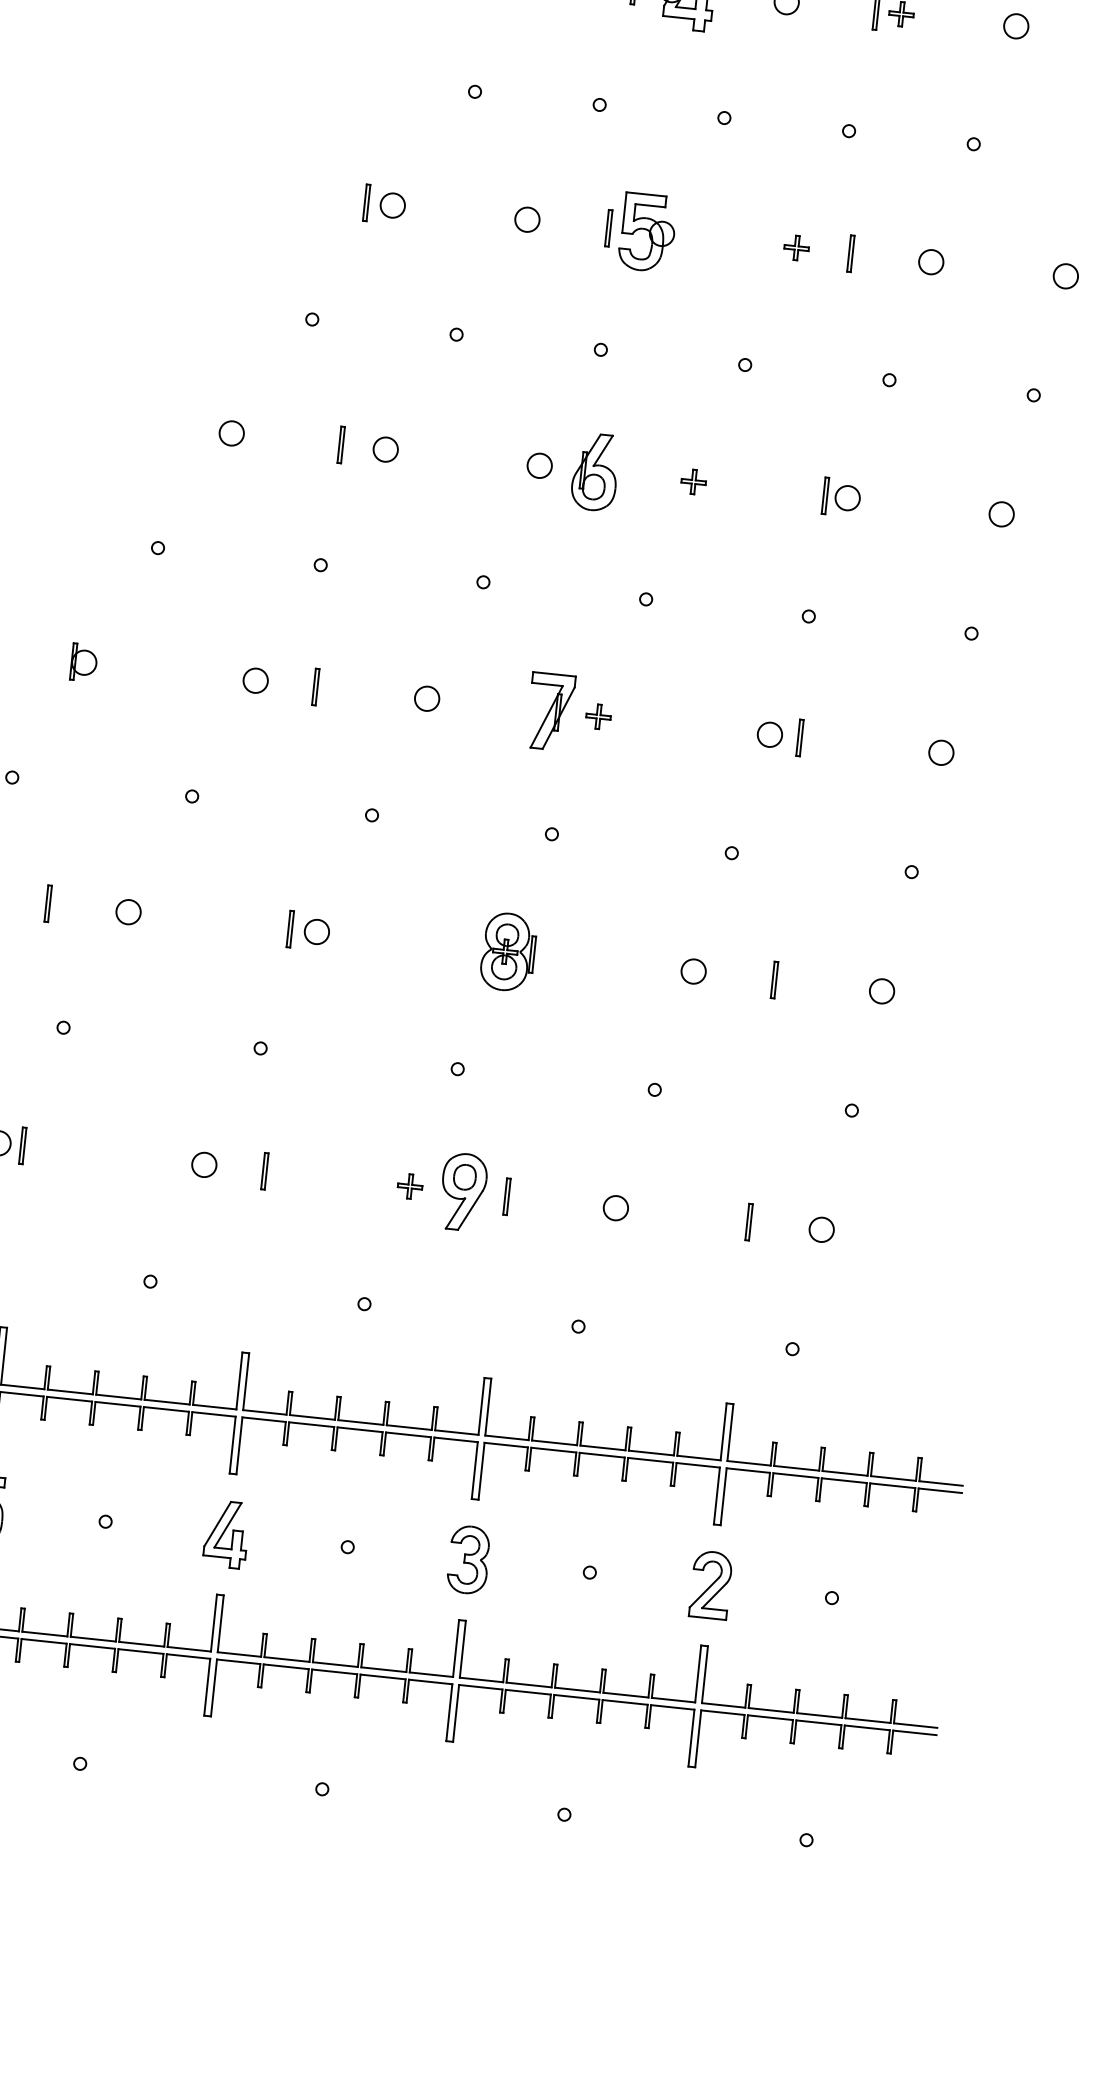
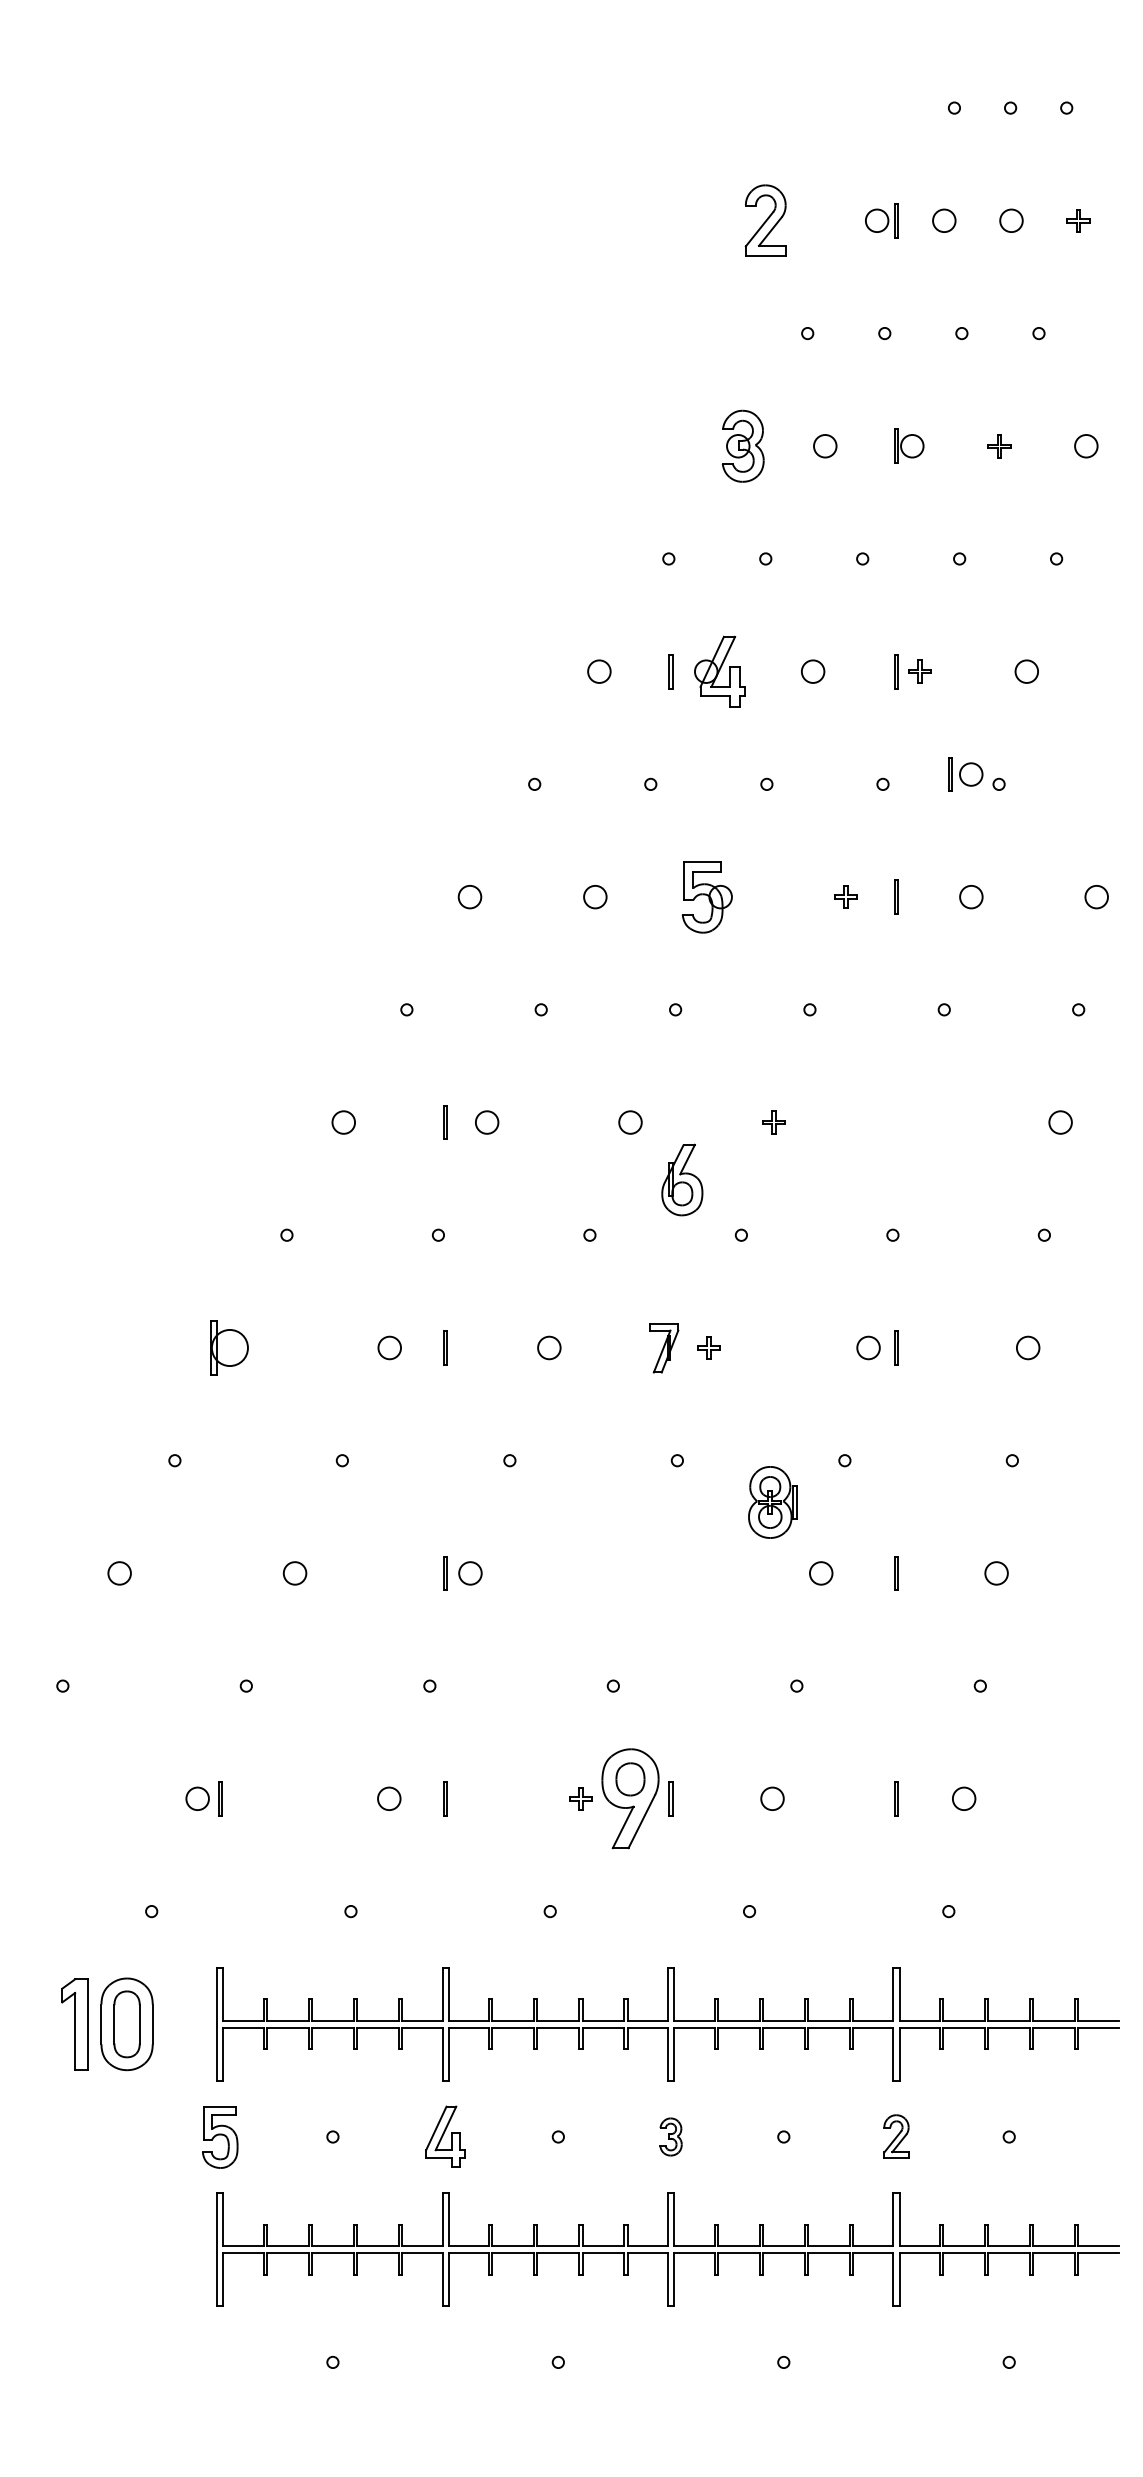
line: (365, 202) -> (444, 896), removed
part: (608, 227) -> (670, 896), removed
part: (595, 471) -> (682, 1179), moved
part: (841, 497) -> (965, 774), moved
part: (84, 662) -> (230, 1347), size x1.6
part: (550, 711) -> (664, 1347), size x0.7
line: (47, 903) -> (219, 1573), removed
part: (508, 952) -> (772, 1502), moved
part: (463, 1191) -> (630, 1798), size x1.4
part: (468, 1559) -> (670, 2136), size x0.6
part: (710, 1584) -> (896, 2136), size x0.7

